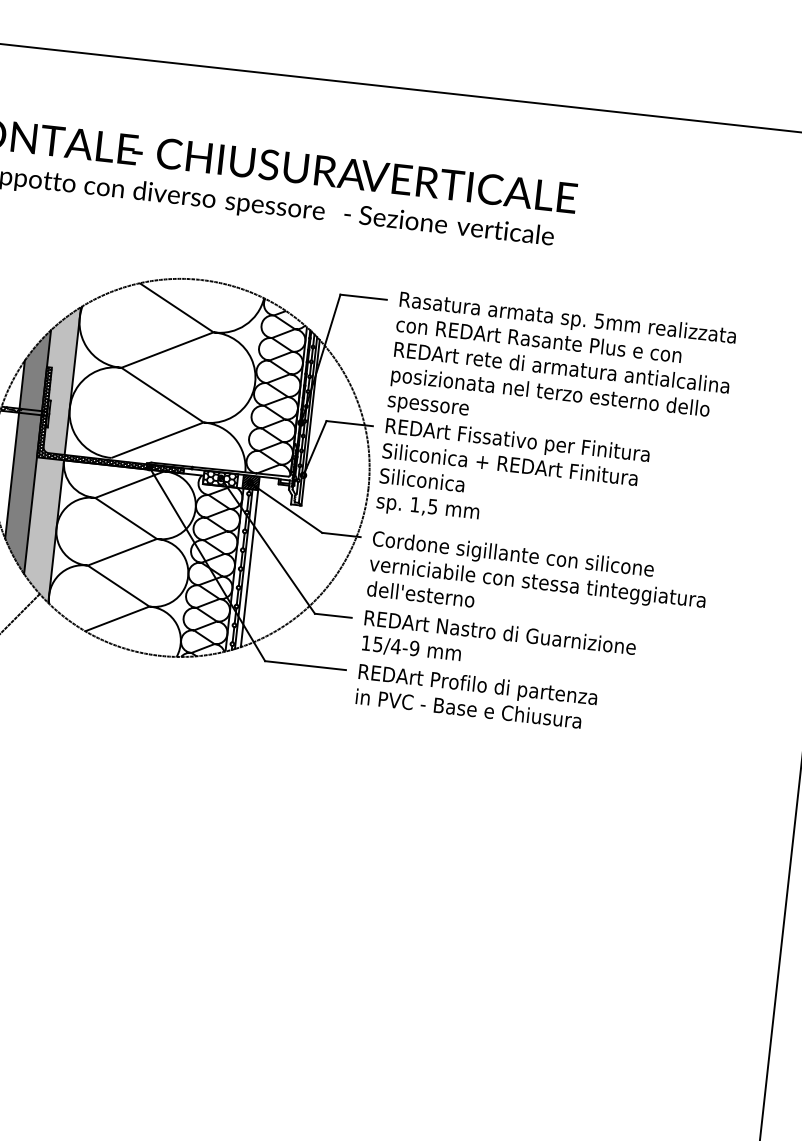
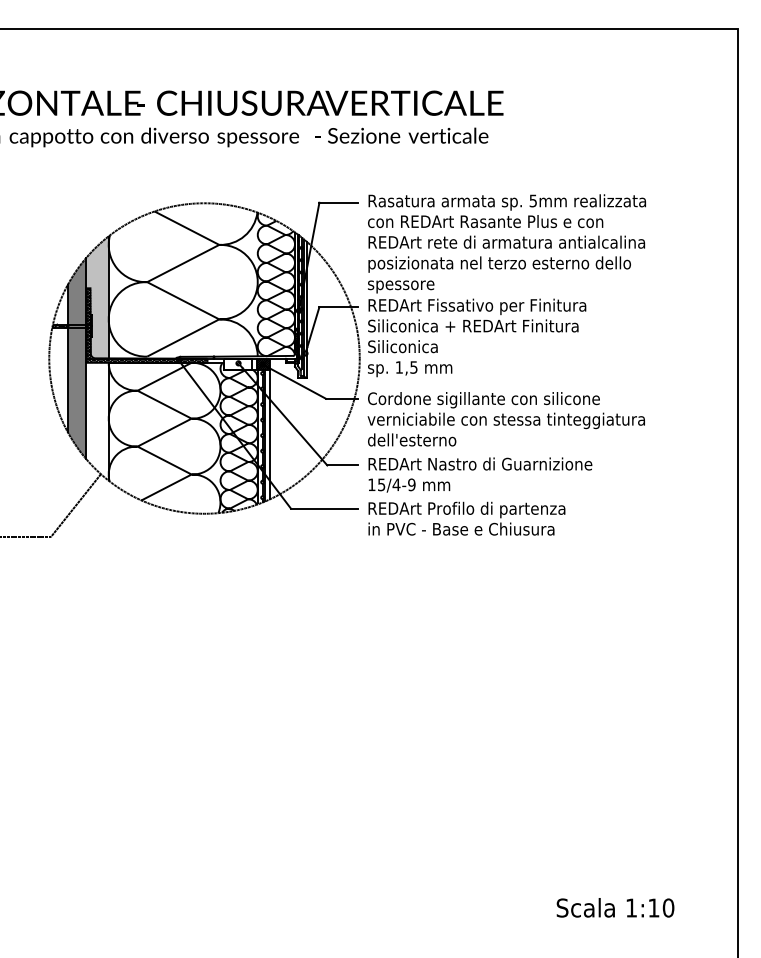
hatch: (221, 478) -> (238, 363), removed
fill: (42, 529) -> (97, 421), removed

